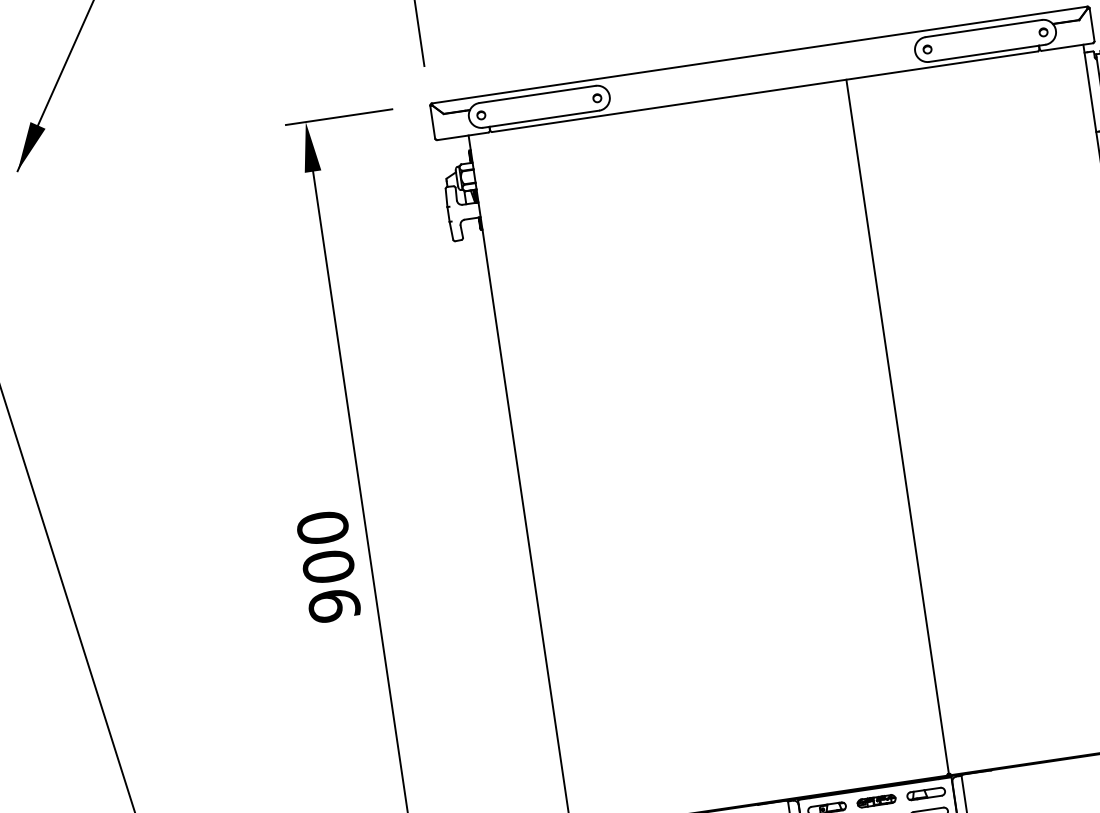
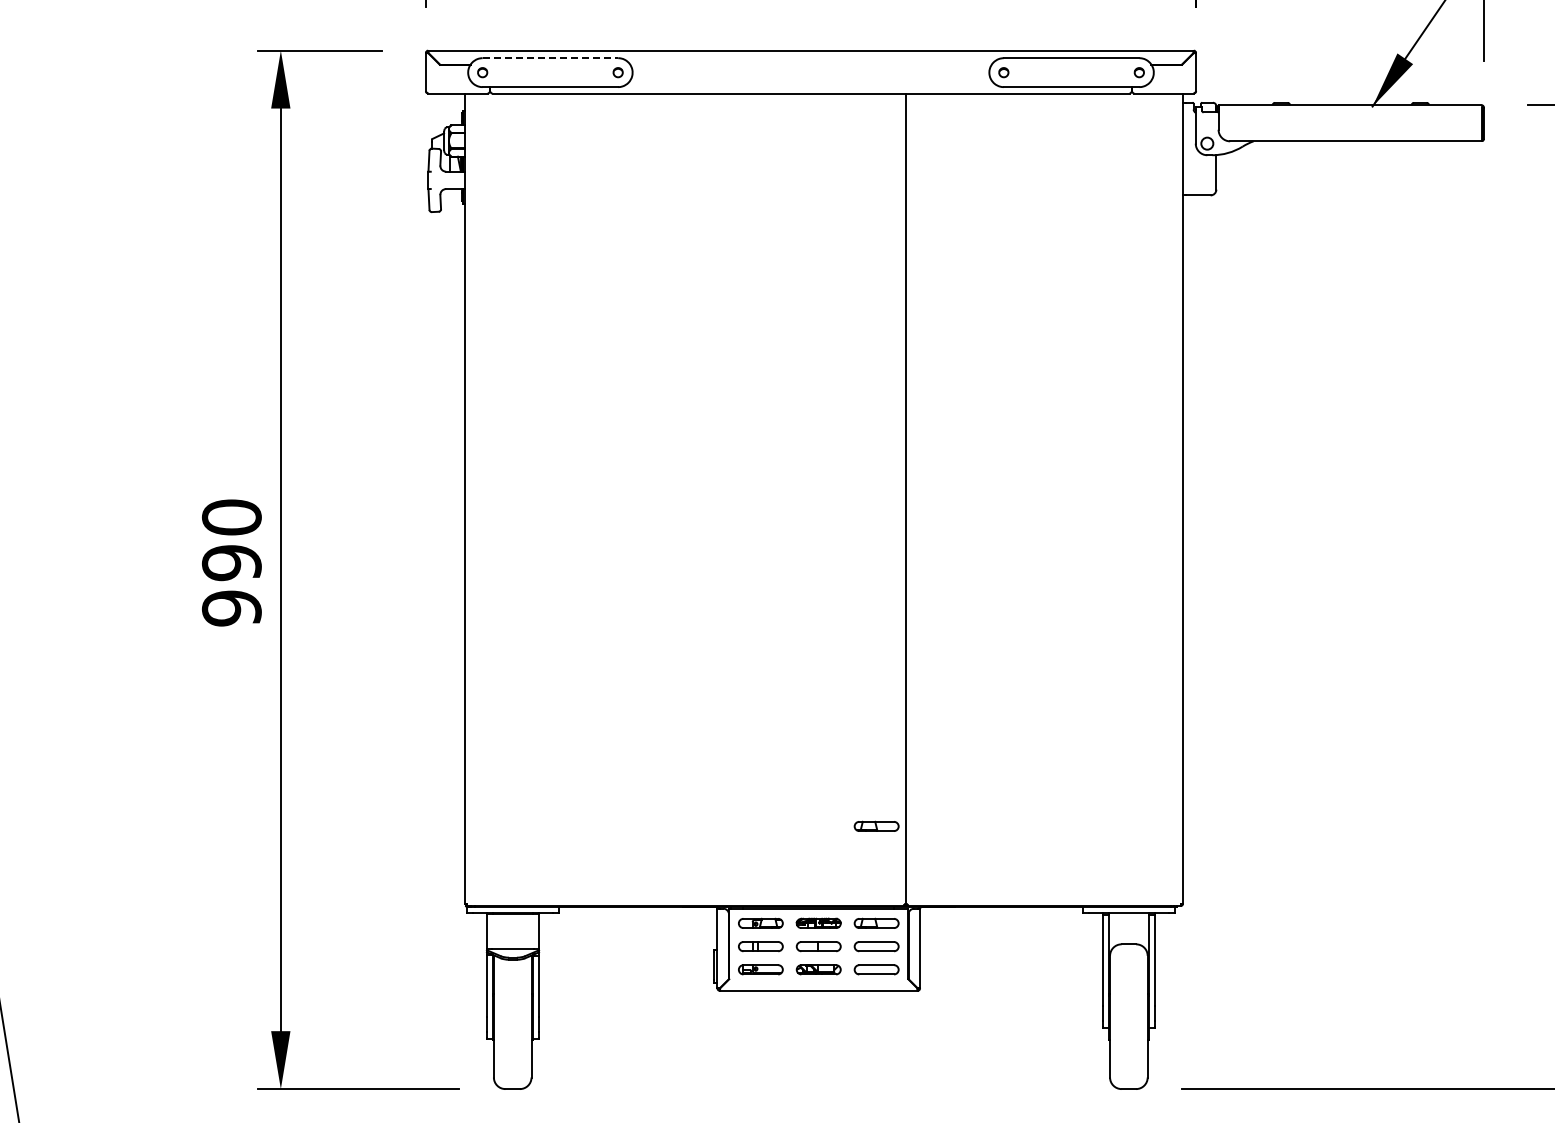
line: (537, 94) -> (550, 58), solid -> dashed
text: (328, 567) -> (231, 563), 900 -> 990
part: (913, 710) -> (876, 825), added

